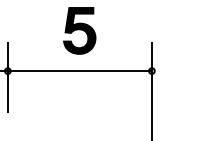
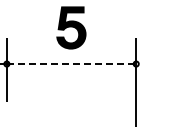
line: (79, 71) -> (71, 64), solid -> dashed

